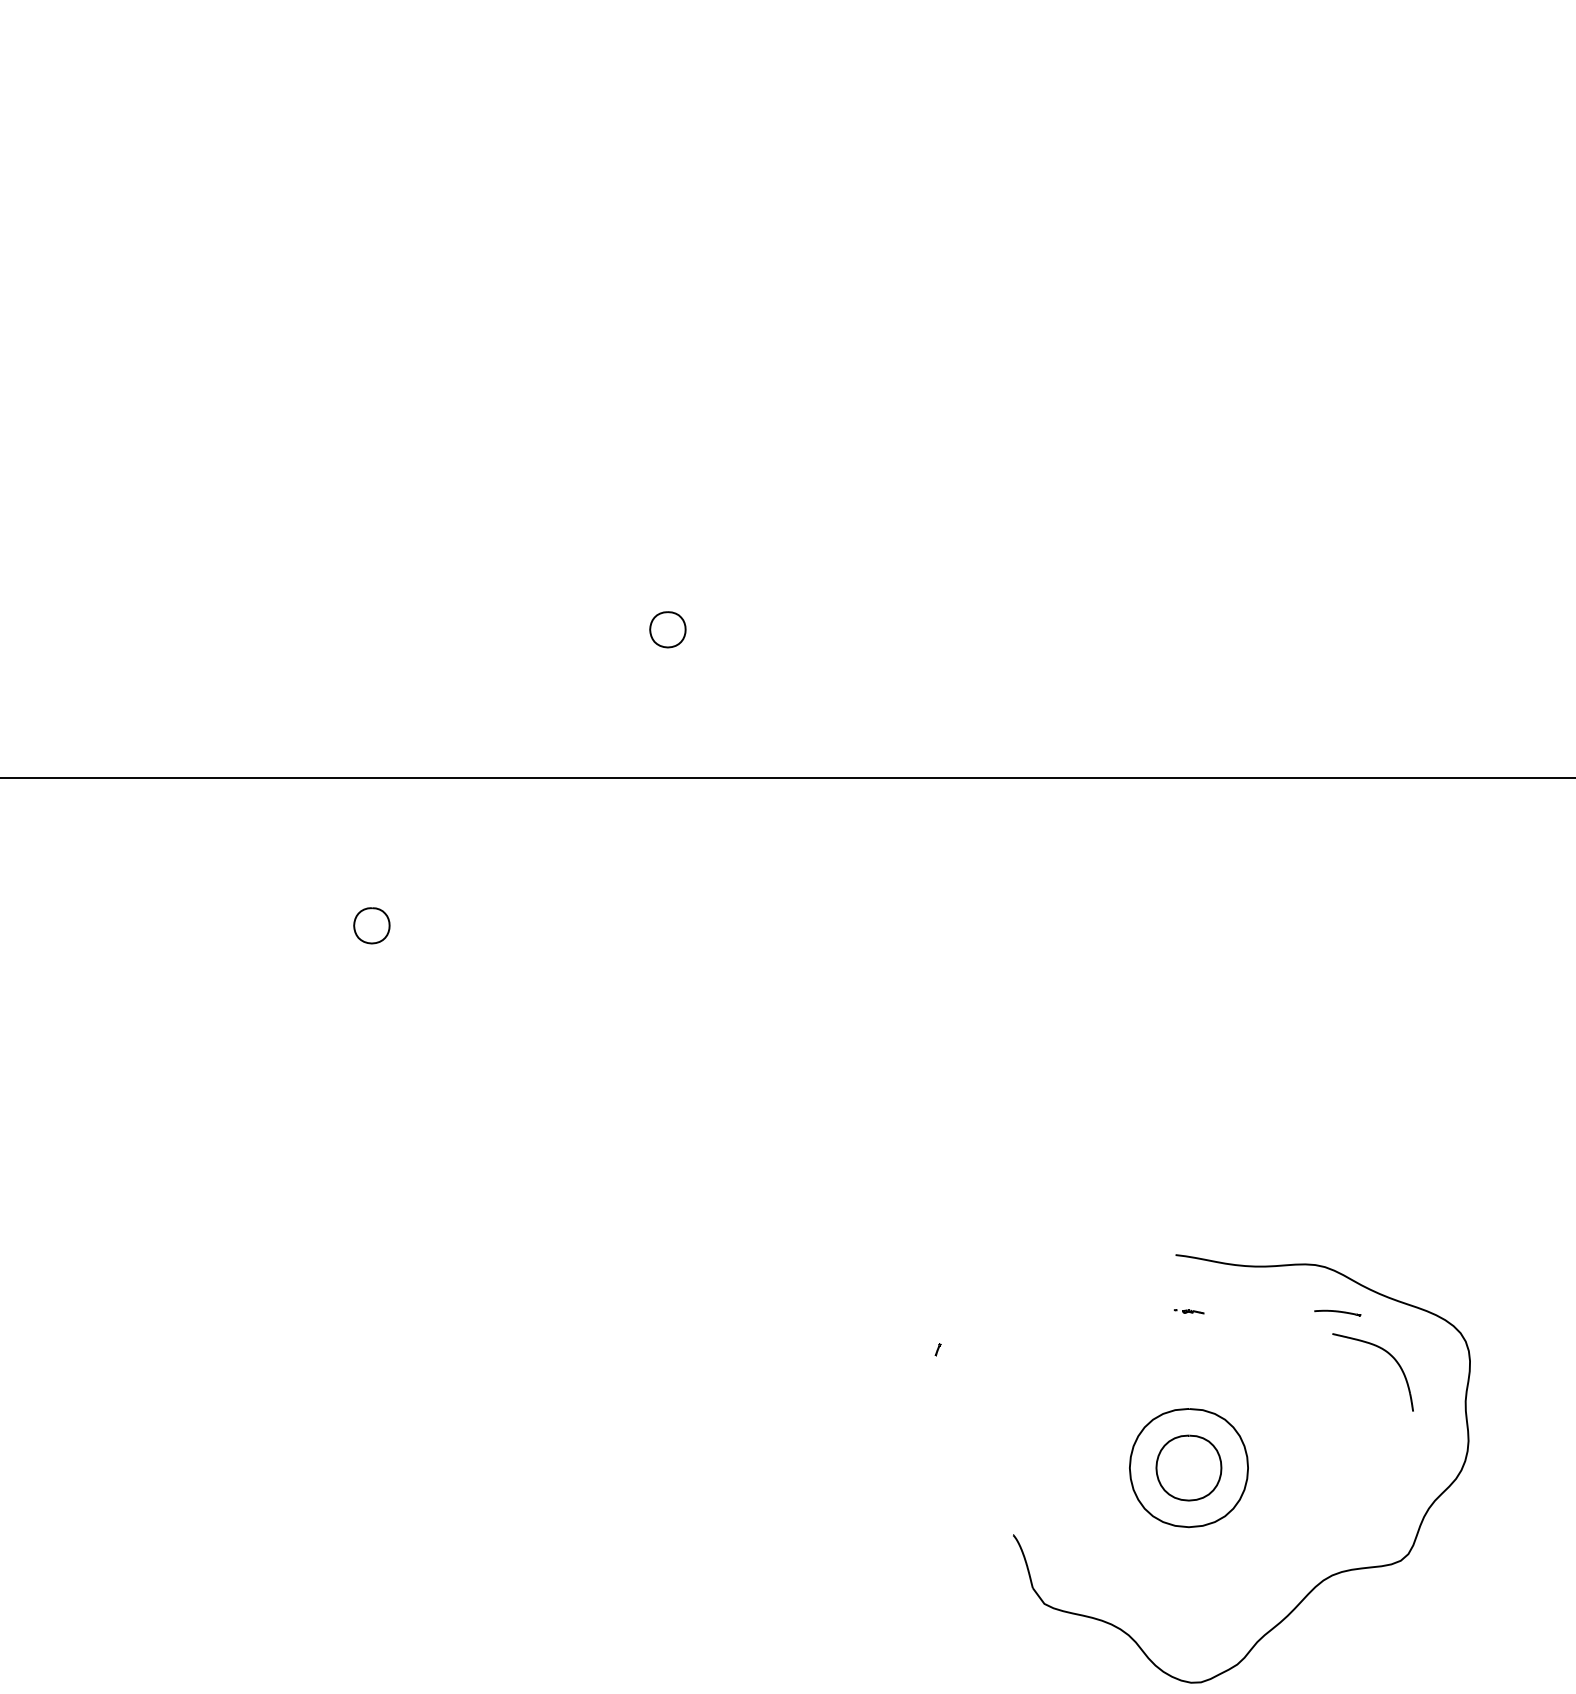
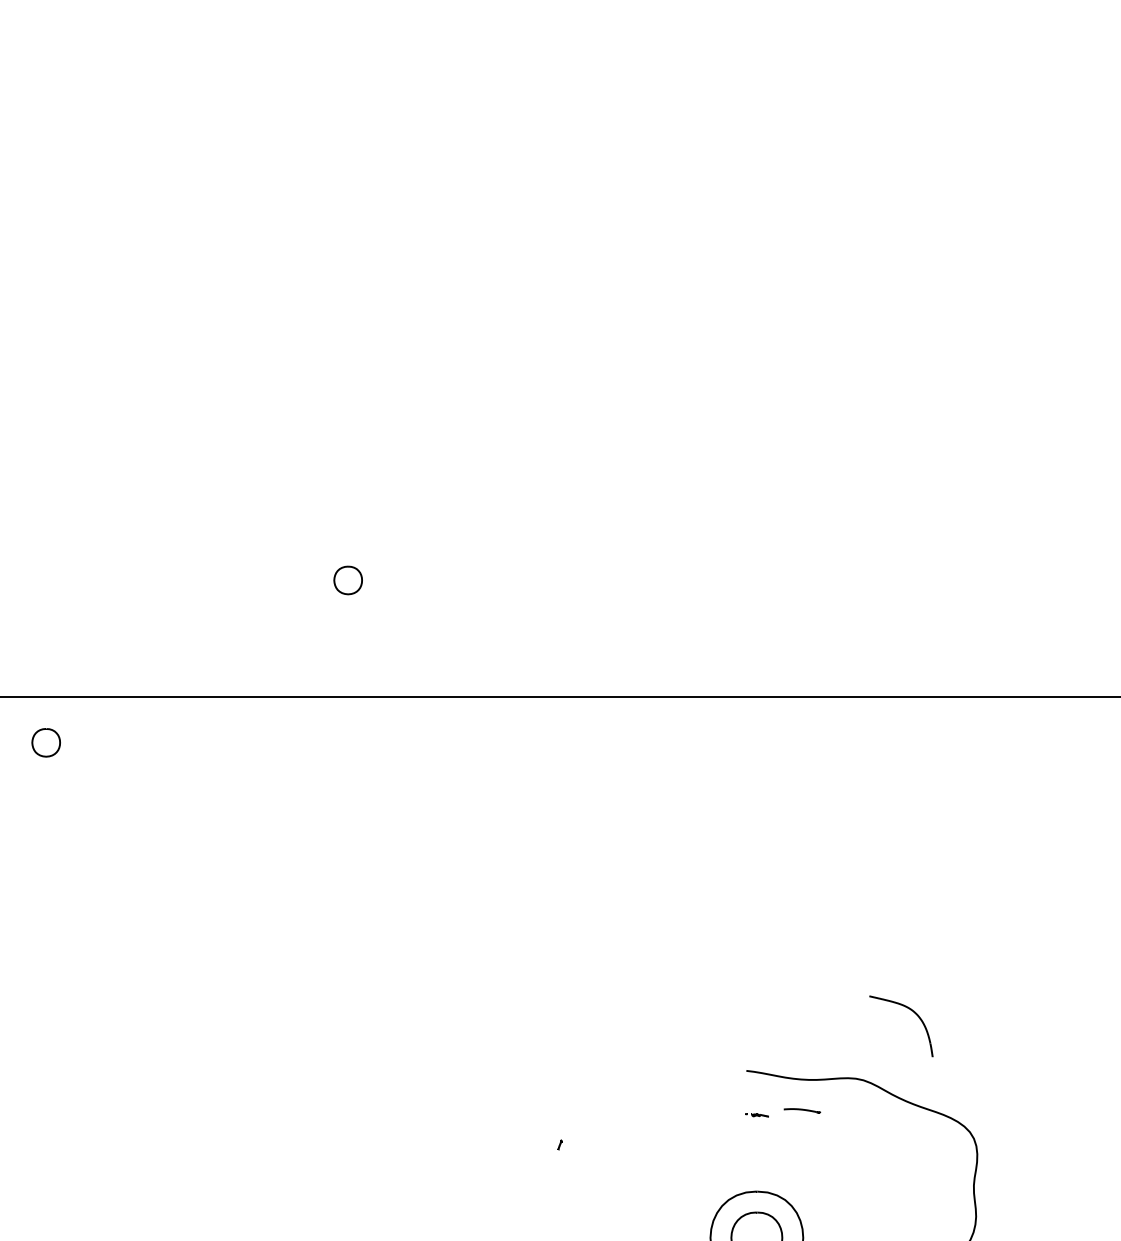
part: (371, 925) -> (45, 742), moved
part: (1337, 1312) -> (801, 1110), moved
part: (1389, 1355) -> (914, 1013), moved

